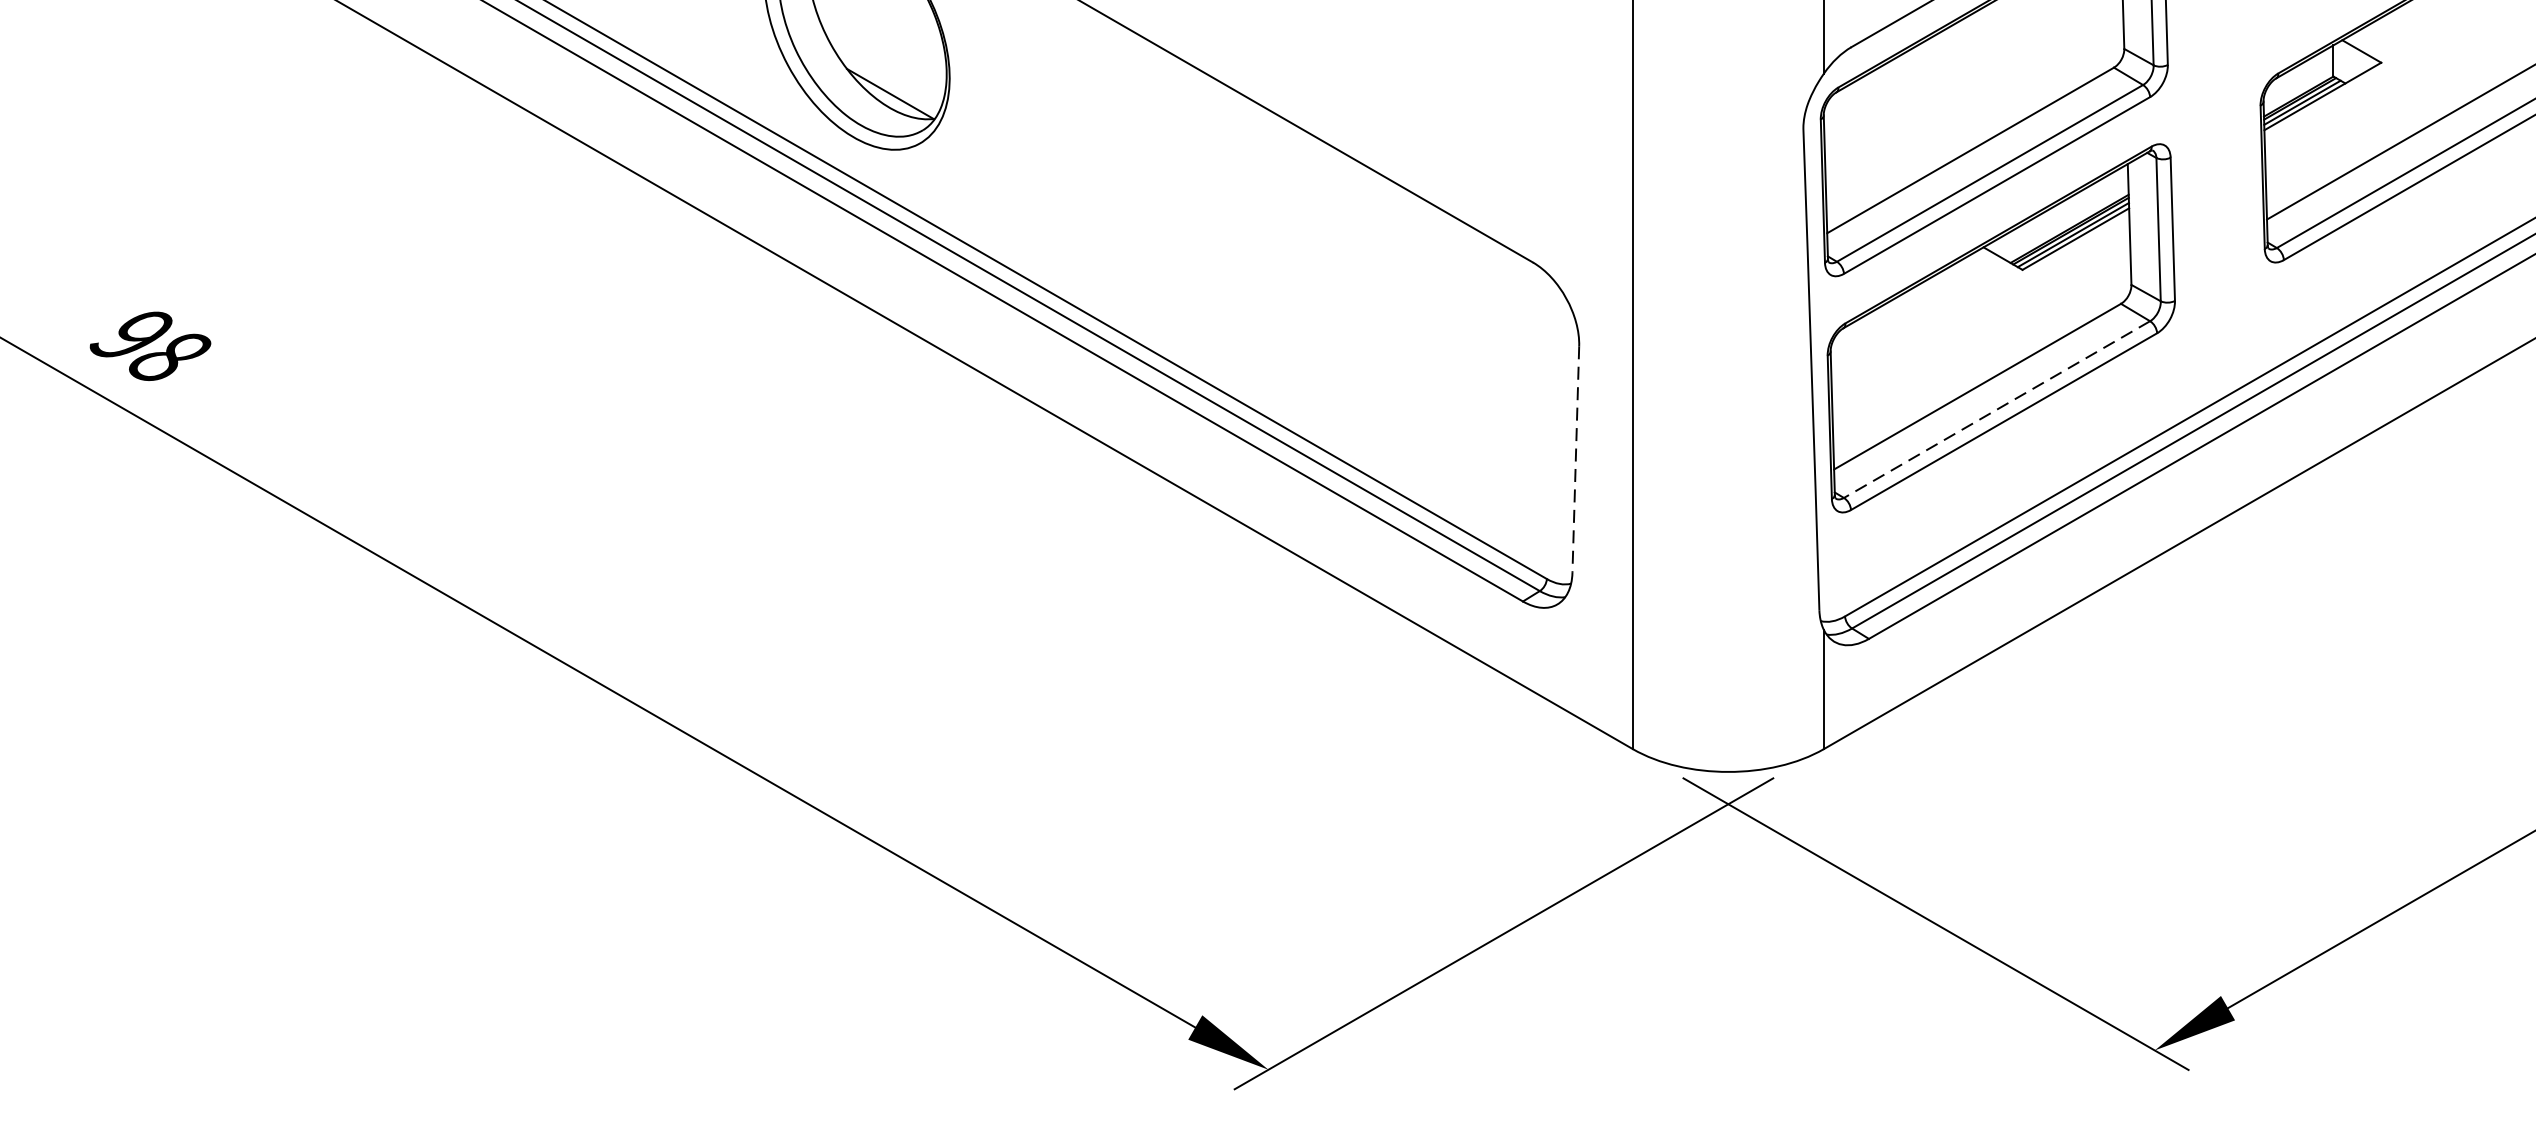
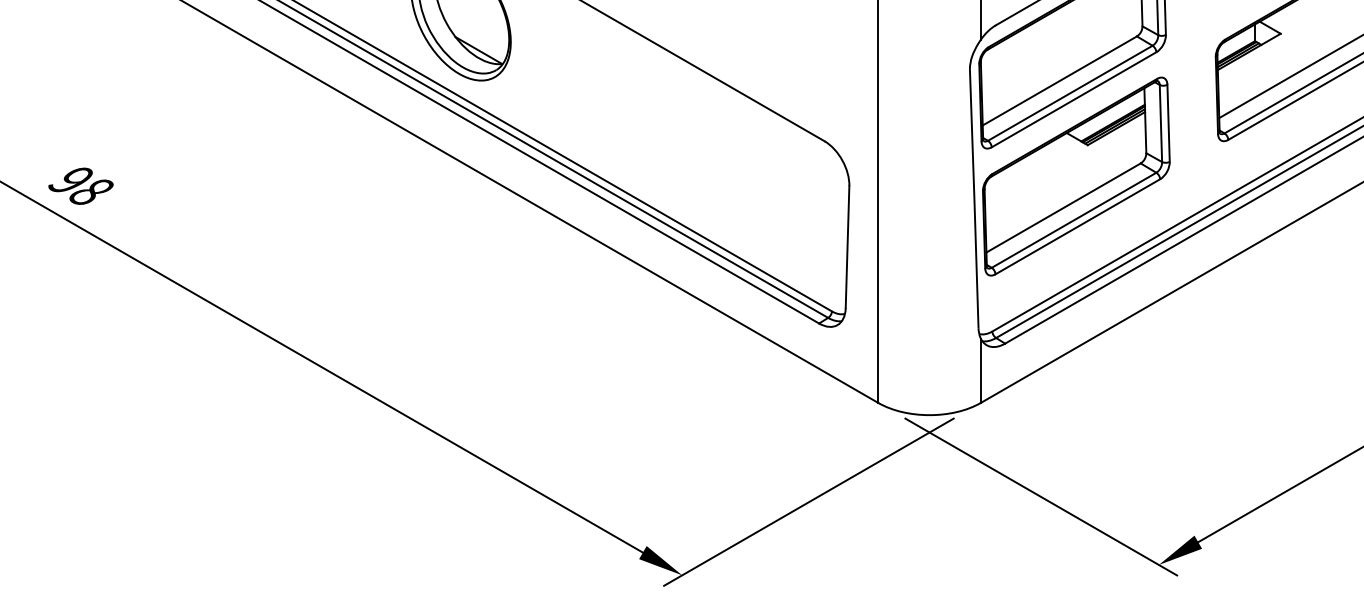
line: (1995, 409) -> (1073, 220), dashed -> solid
line: (1575, 460) -> (847, 247), dashed -> solid

